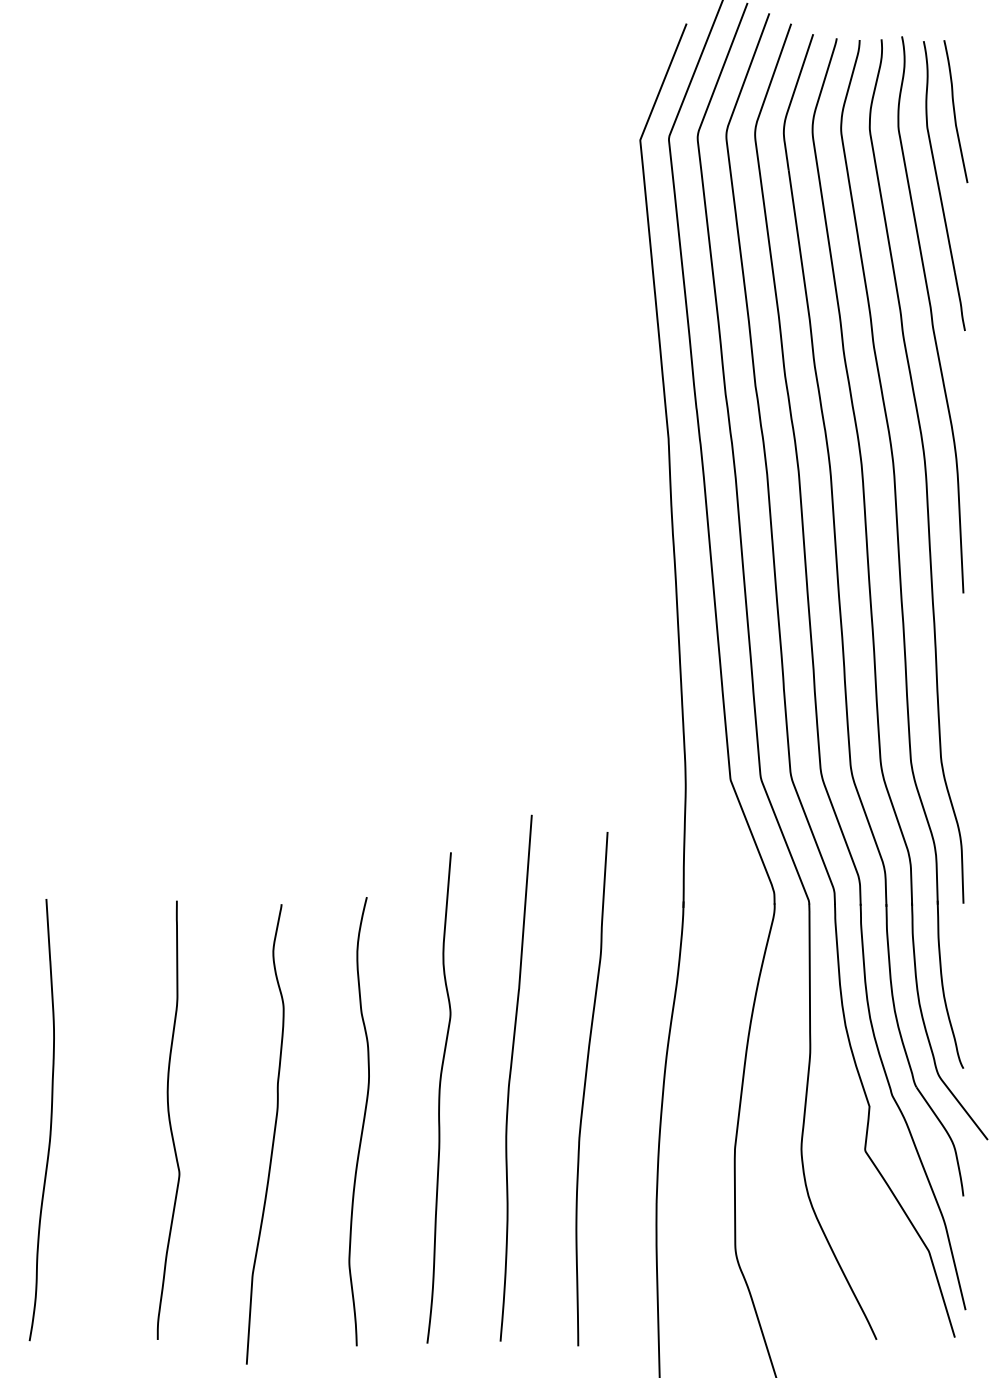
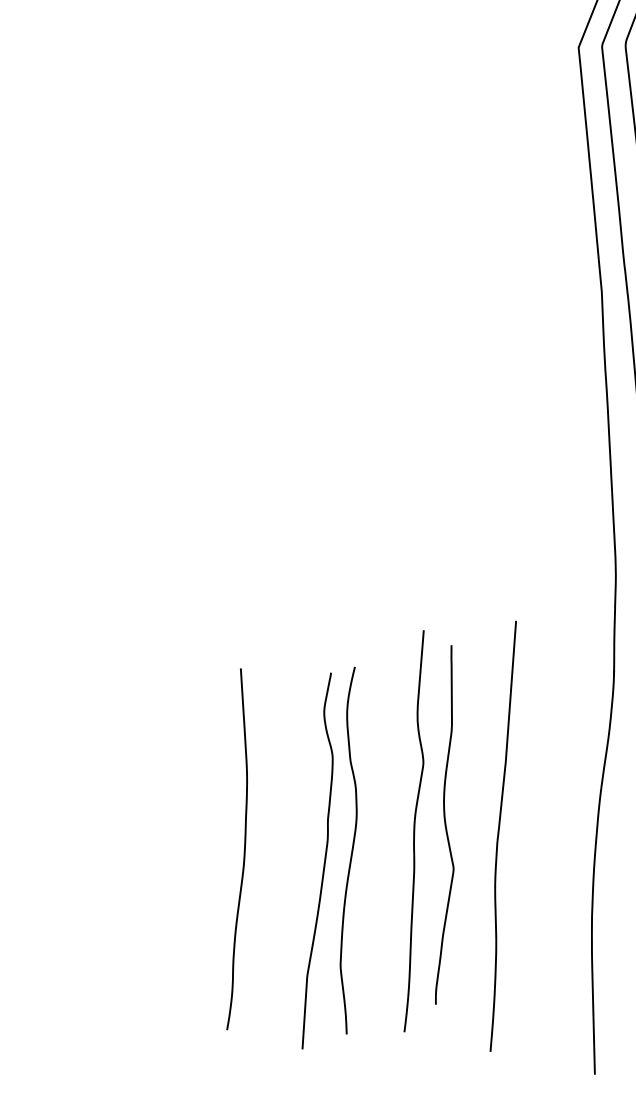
curve: (511, 1074) -> (499, 833), moved
curve: (585, 1089) -> (533, 824), removed
curve: (168, 1119) -> (444, 824), moved
curve: (50, 1120) -> (244, 849), moved
curve: (273, 1134) -> (324, 861), moved

